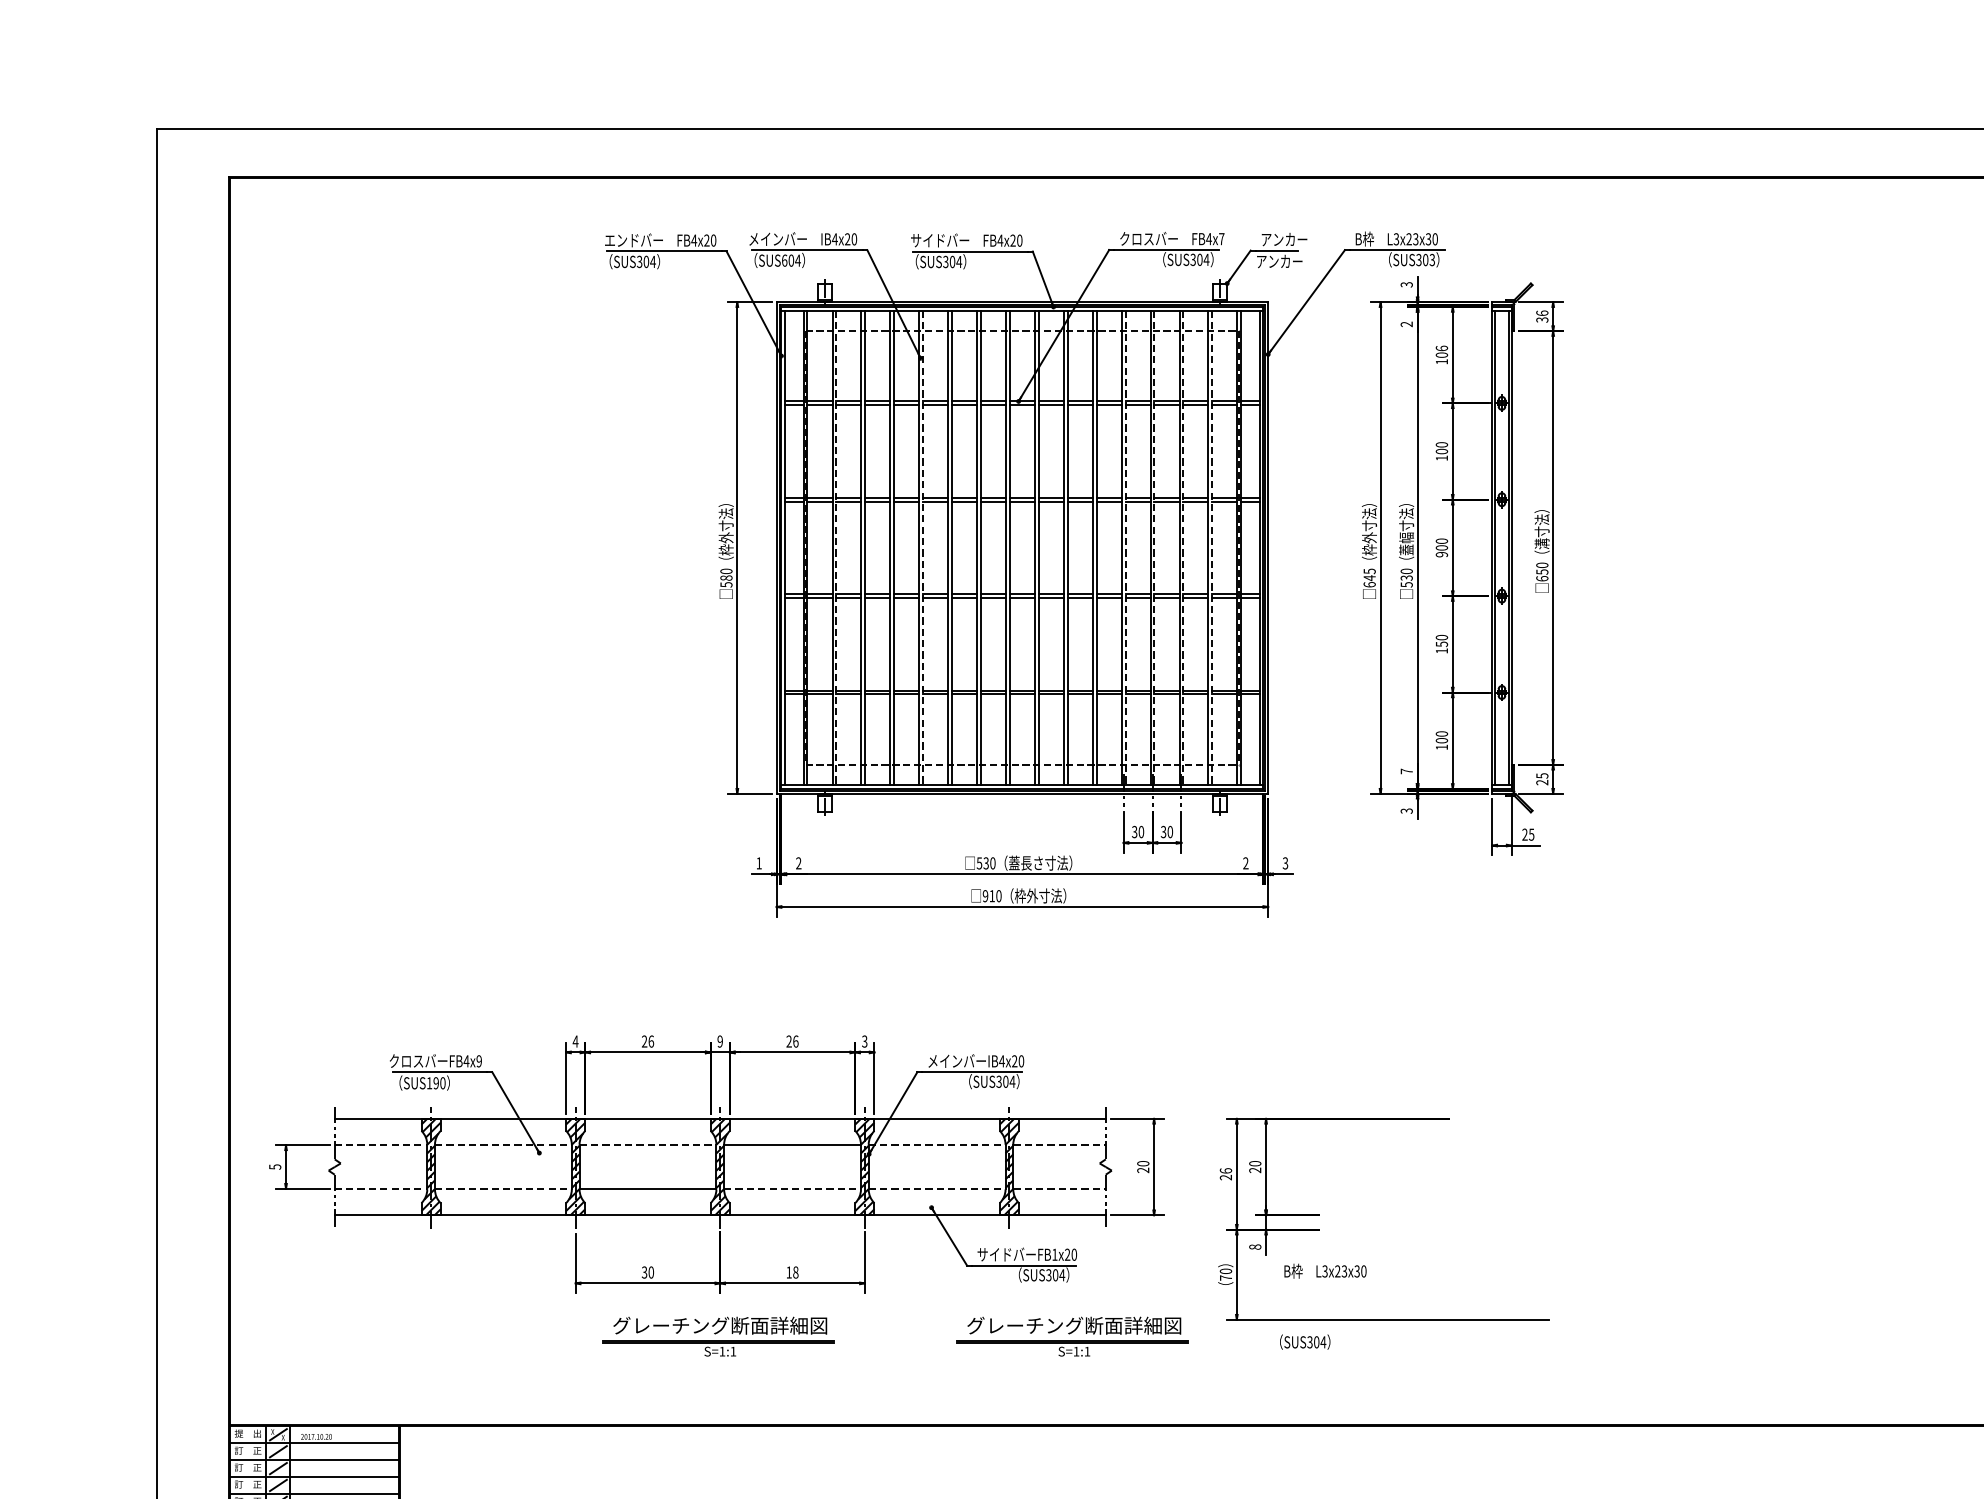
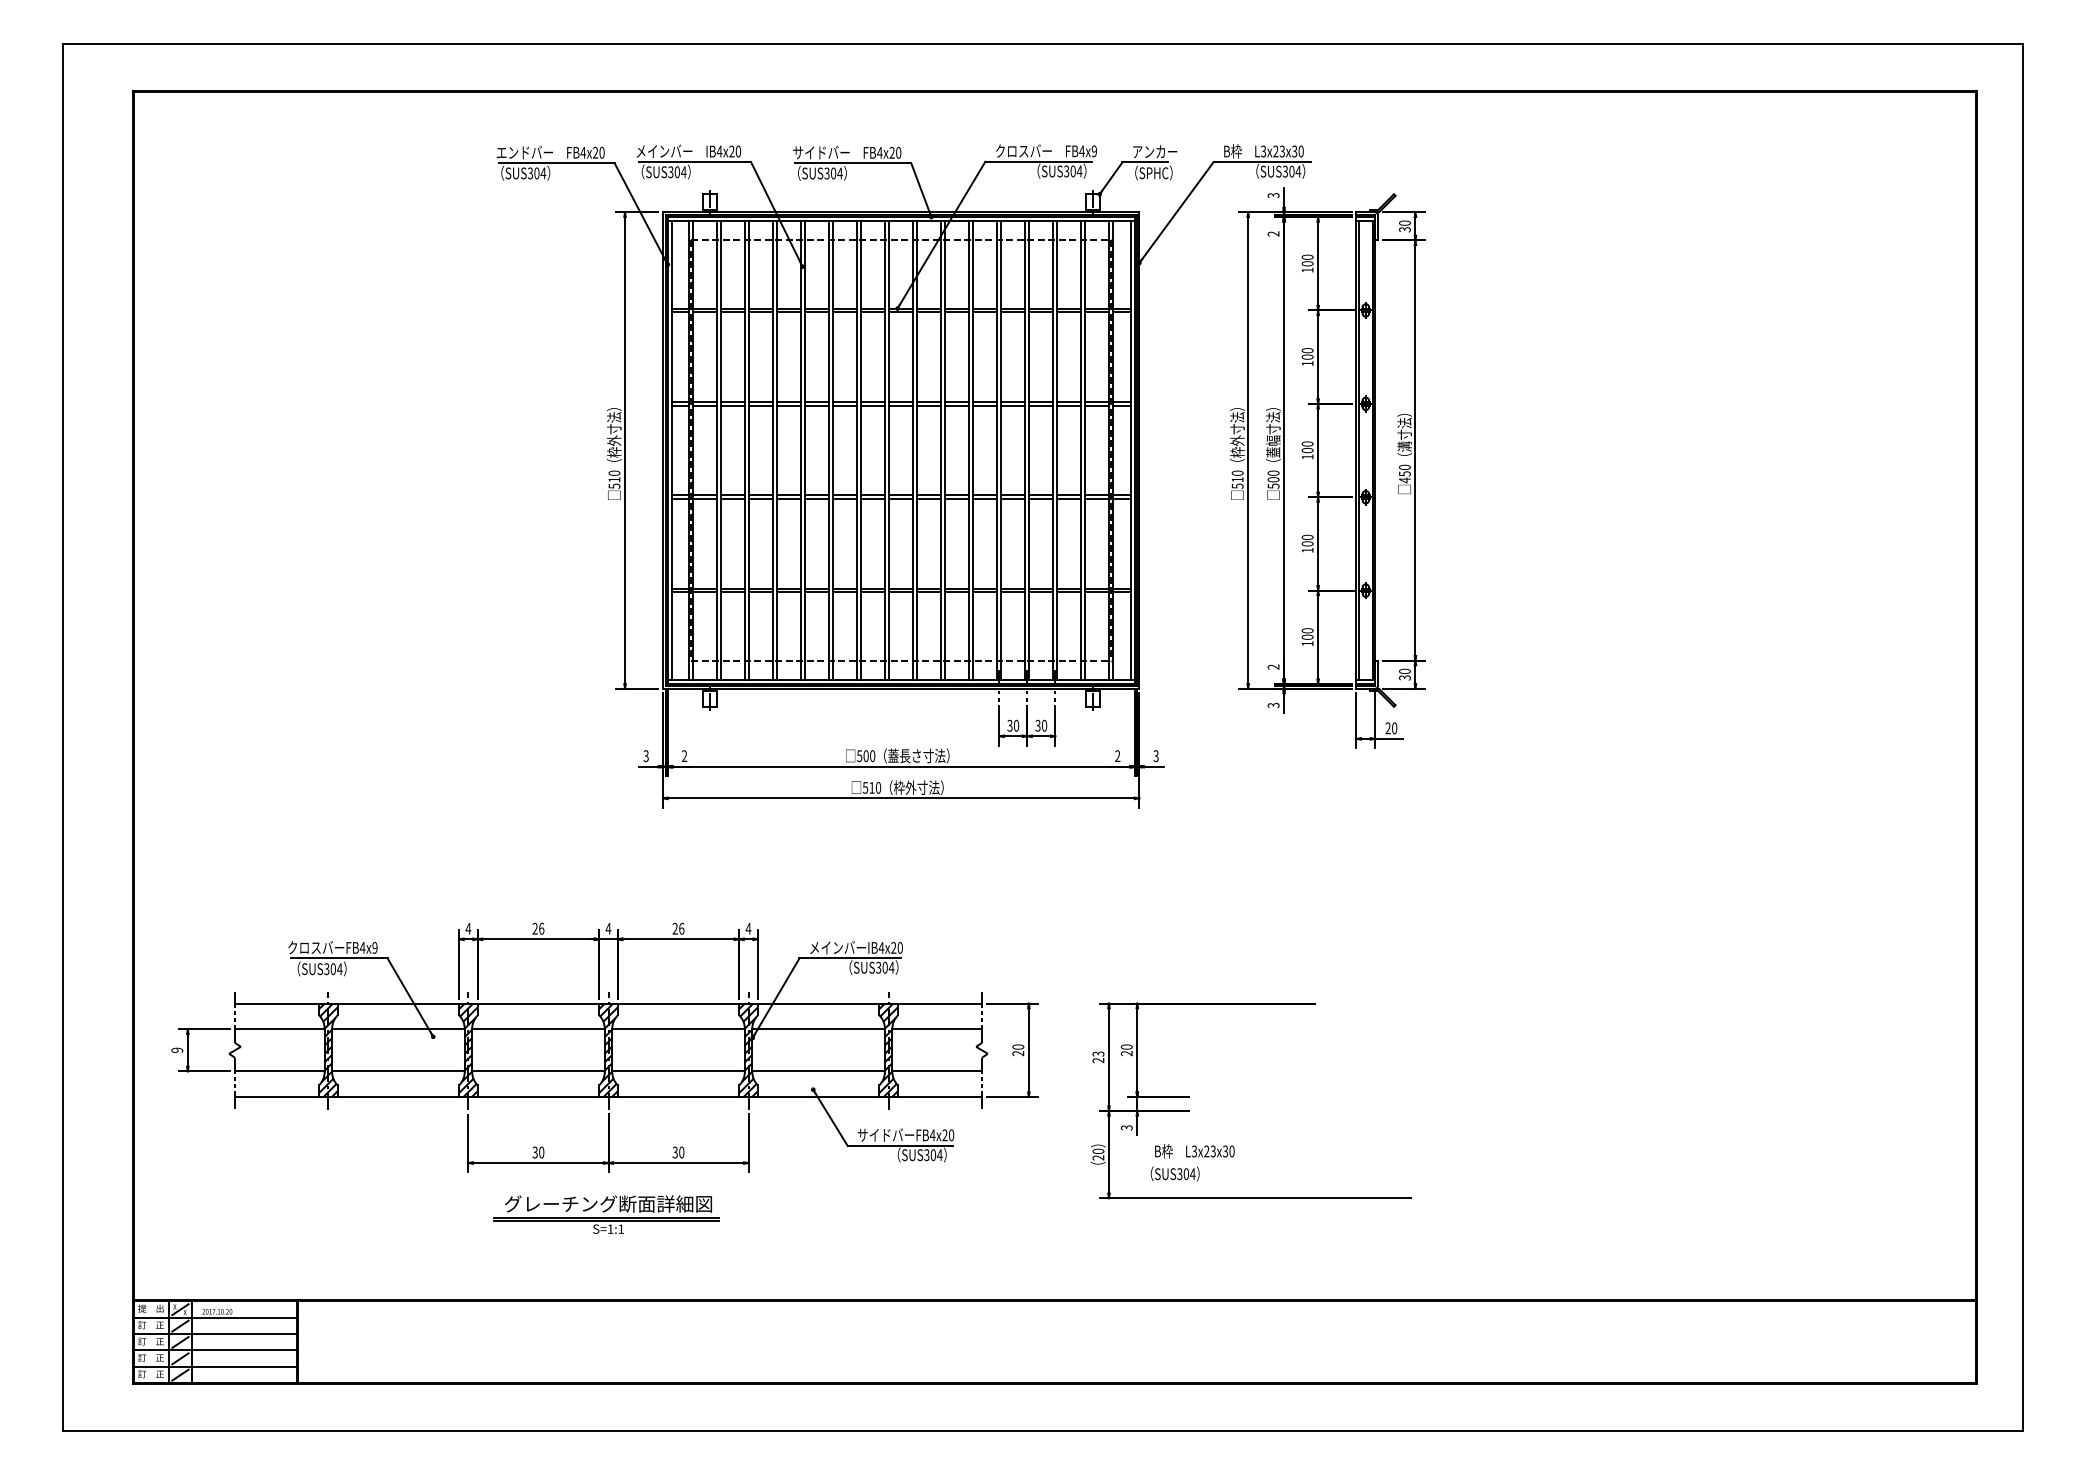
text: (1220, 239) -> (1093, 151), FB4x7 -> FB4x9
text: (1432, 259) -> (1298, 171), SUS303 -> SUS304
text: (784, 260) -> (670, 172), SUS604 -> SUS304
text: (1279, 260) -> (1150, 172), アンカー -> （SPHC）
text: (1541, 312) -> (1404, 222), 36 -> 30
text: (1441, 347) -> (1307, 256), 106 -> 100
line: (836, 547) -> (721, 450), dashed -> solid
line: (923, 547) -> (805, 450), dashed -> solid
line: (1125, 547) -> (1001, 450), dashed -> solid
line: (1154, 547) -> (1029, 450), dashed -> solid
line: (1183, 547) -> (1057, 450), dashed -> solid
line: (1212, 547) -> (1085, 450), dashed -> solid
text: (1441, 554) -> (1307, 456), 900 -> 100
text: (726, 577) -> (614, 479), 580 -> 510
text: (1369, 577) -> (1237, 479), 645 -> 510
text: (1406, 577) -> (1273, 479), 530 -> 500
text: (1541, 578) -> (1404, 480), 650 -> 450
text: (1441, 643) -> (1307, 543), 150 -> 100
text: (1406, 770) -> (1273, 666), 7 -> 2
text: (1541, 779) -> (1404, 674), 25 -> 30
text: (1531, 834) -> (1394, 728), 25 -> 20
text: (985, 862) -> (865, 755), 530 -> 500
text: (758, 863) -> (645, 756), 1 -> 3
text: (985, 895) -> (865, 787), 910 -> 510
text: (720, 1041) -> (608, 928), 9 -> 4
text: (864, 1041) -> (748, 928), 3 -> 4
text: (436, 1083) -> (333, 969), SUS190 -> SUS304
line: (380, 1145) -> (279, 1029), dashed -> solid
line: (503, 1145) -> (398, 1029), dashed -> solid
line: (647, 1145) -> (538, 1029), dashed -> solid
line: (938, 1145) -> (819, 1029), dashed -> solid
line: (1059, 1145) -> (937, 1029), dashed -> solid
text: (274, 1166) -> (176, 1049), 5 -> 9
text: (1226, 1170) -> (1098, 1053), 26 -> 23
line: (380, 1188) -> (279, 1071), dashed -> solid
line: (503, 1188) -> (398, 1071), dashed -> solid
line: (793, 1188) -> (679, 1071), dashed -> solid
line: (938, 1188) -> (819, 1071), dashed -> solid
line: (1059, 1188) -> (937, 1071), dashed -> solid
text: (1254, 1246) -> (1126, 1127), 8 -> 3
text: (1054, 1254) -> (932, 1135), FB1x20 -> FB4x20
text: (792, 1272) -> (678, 1152), 18 -> 30
text: (1226, 1277) -> (1098, 1157), 70 -> 20
part: (1072, 1336) -> (949, 1214), removed
text: (1304, 1341) -> (1174, 1173), moved

